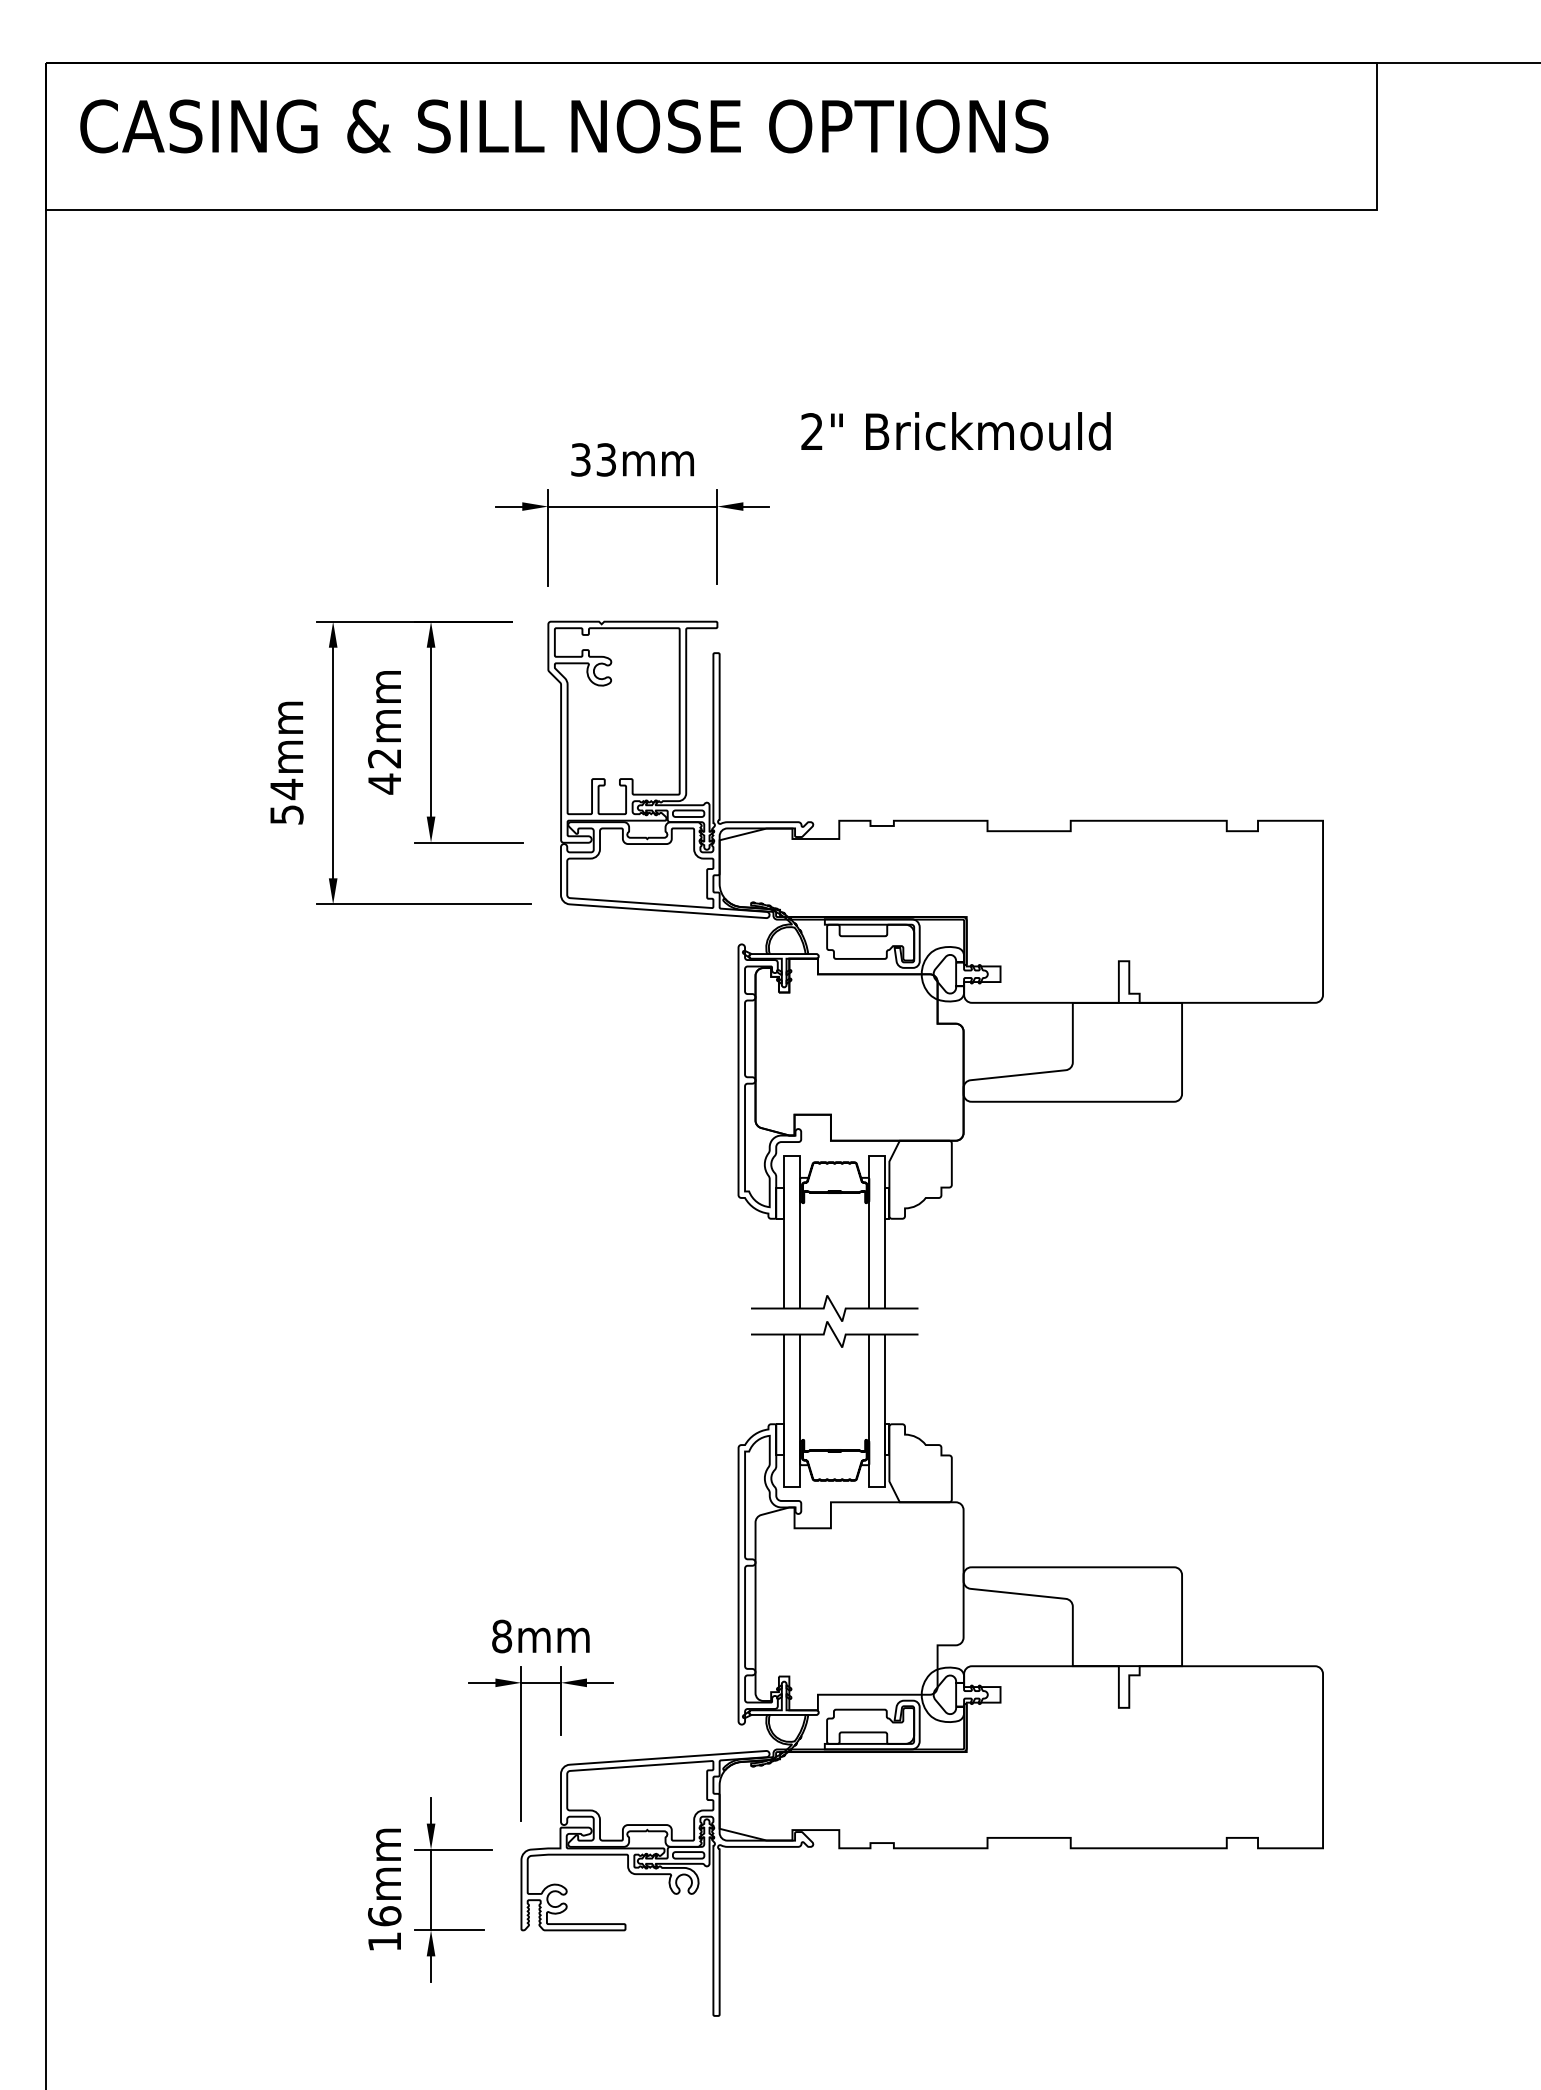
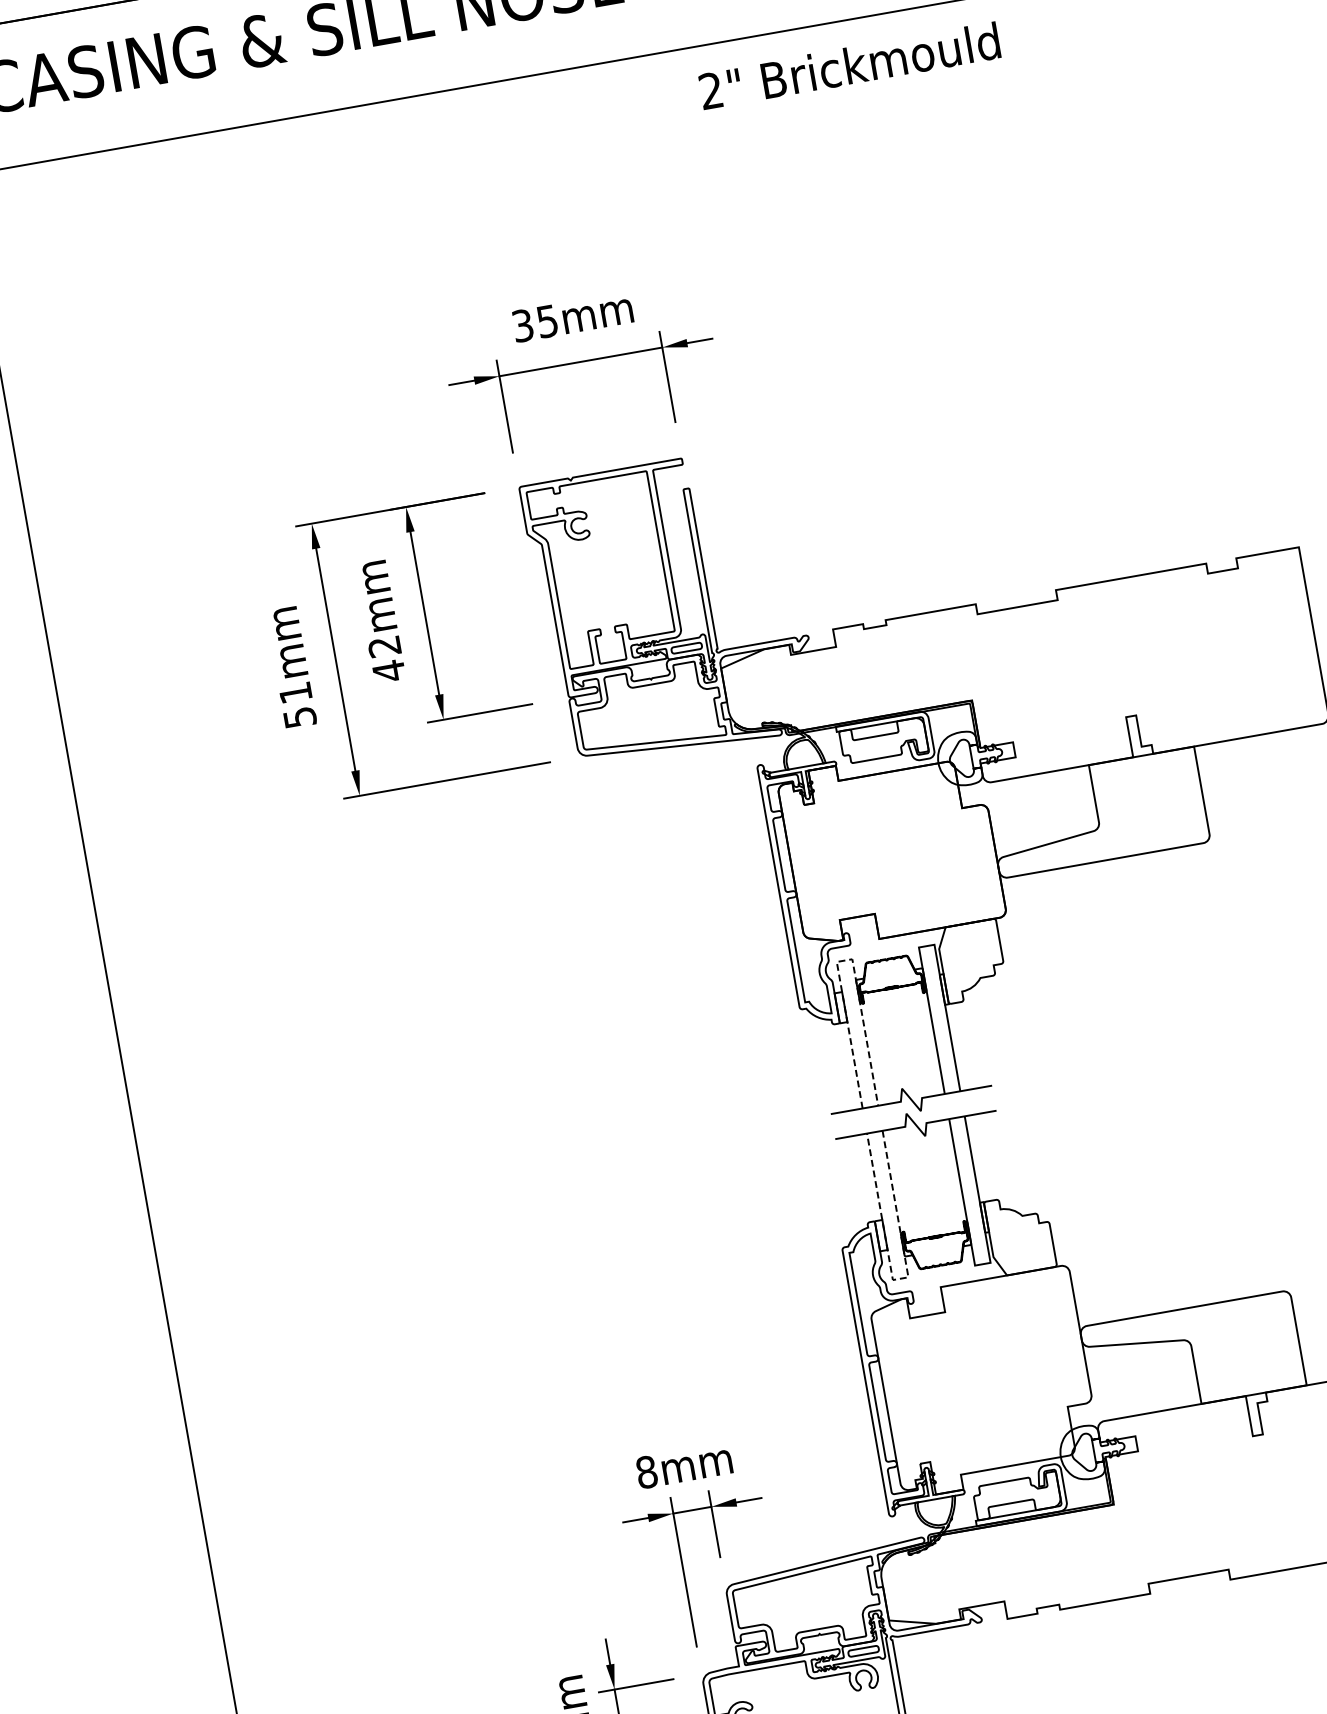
text: (955, 431) -> (849, 66), moved
text: (606, 459) -> (547, 321), 33mm -> 35mm
text: (286, 789) -> (295, 693), 54mm -> 51mm
line: (792, 1156) -> (844, 960), solid -> dashed
line: (791, 1486) -> (900, 1278), solid -> dashed

